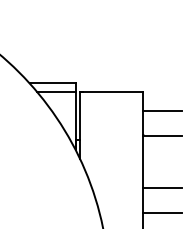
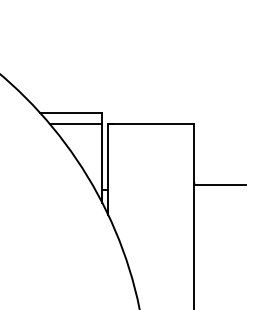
line: (162, 110) -> (220, 149), removed
line: (162, 187) -> (220, 253), removed
line: (162, 213) -> (220, 289), removed

